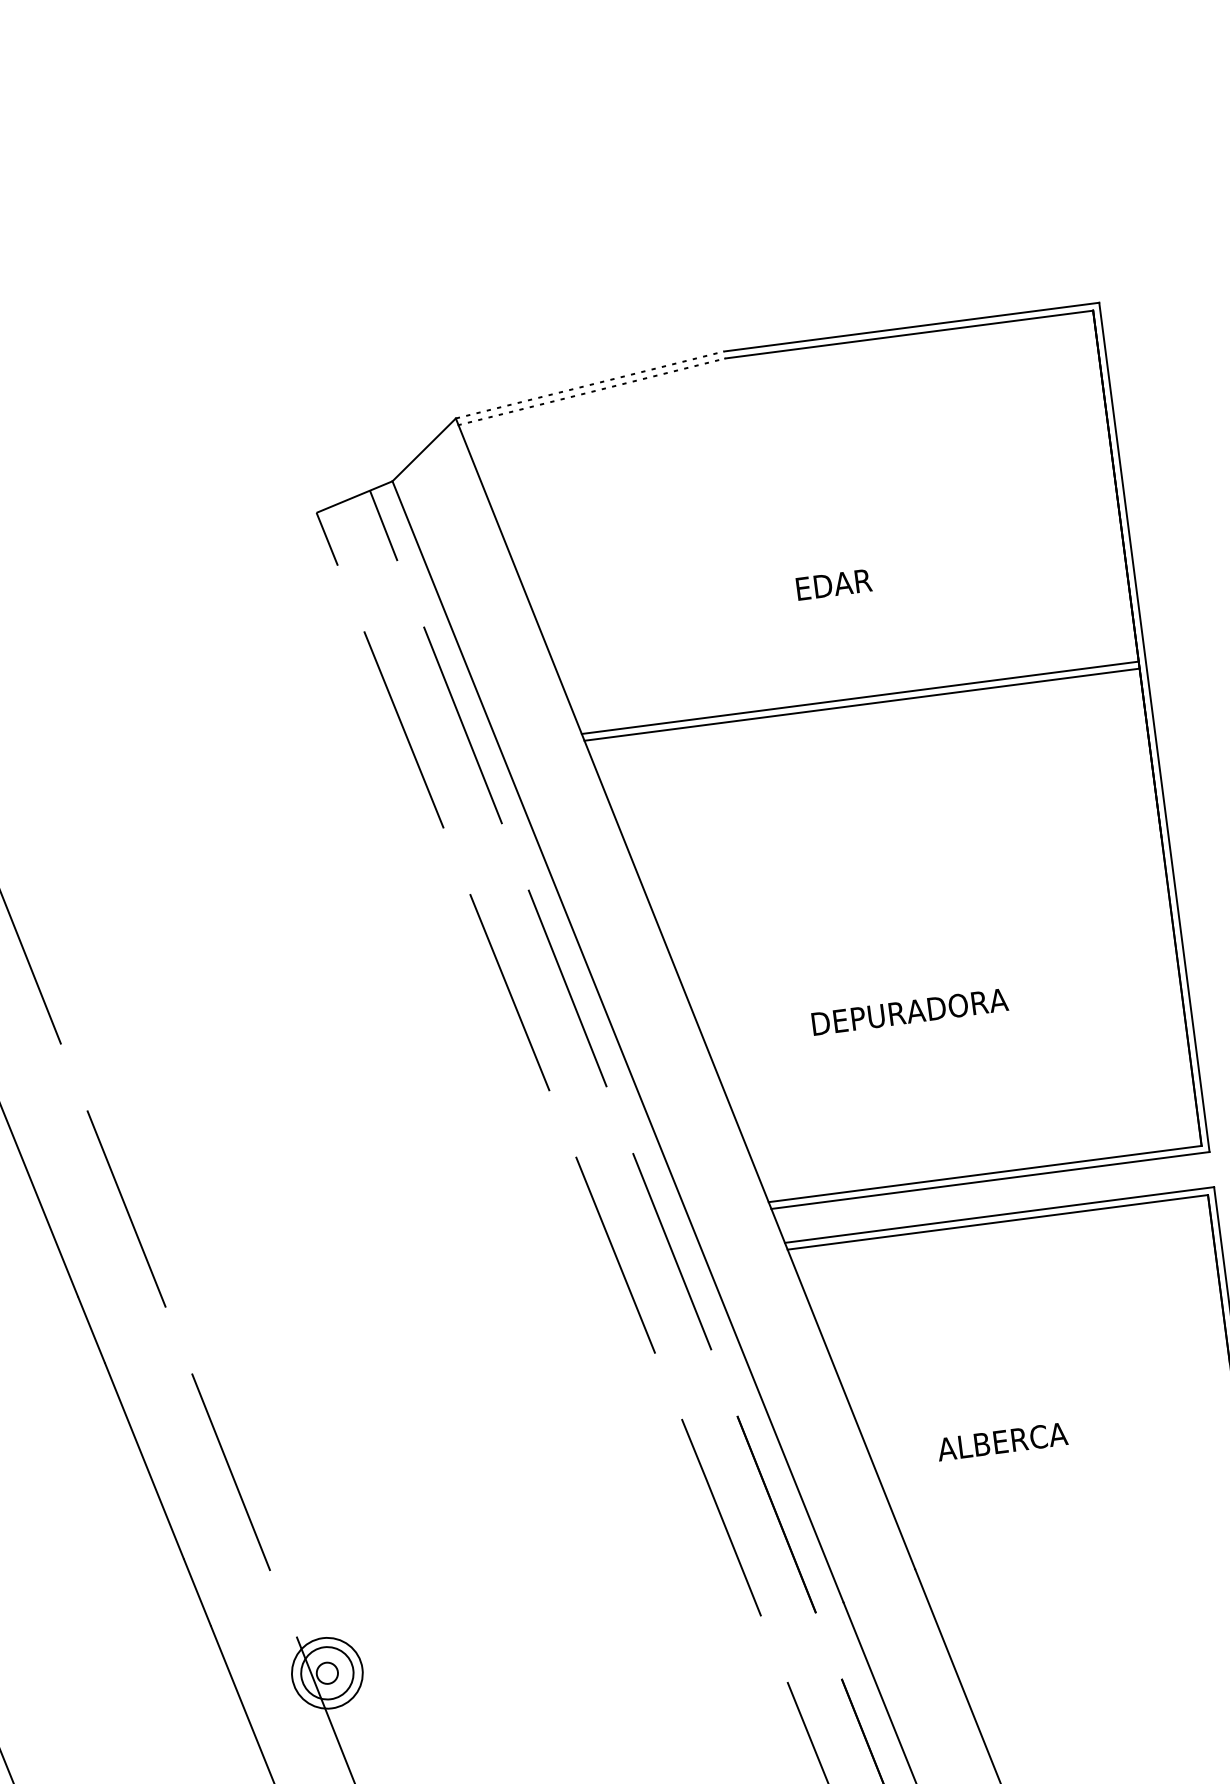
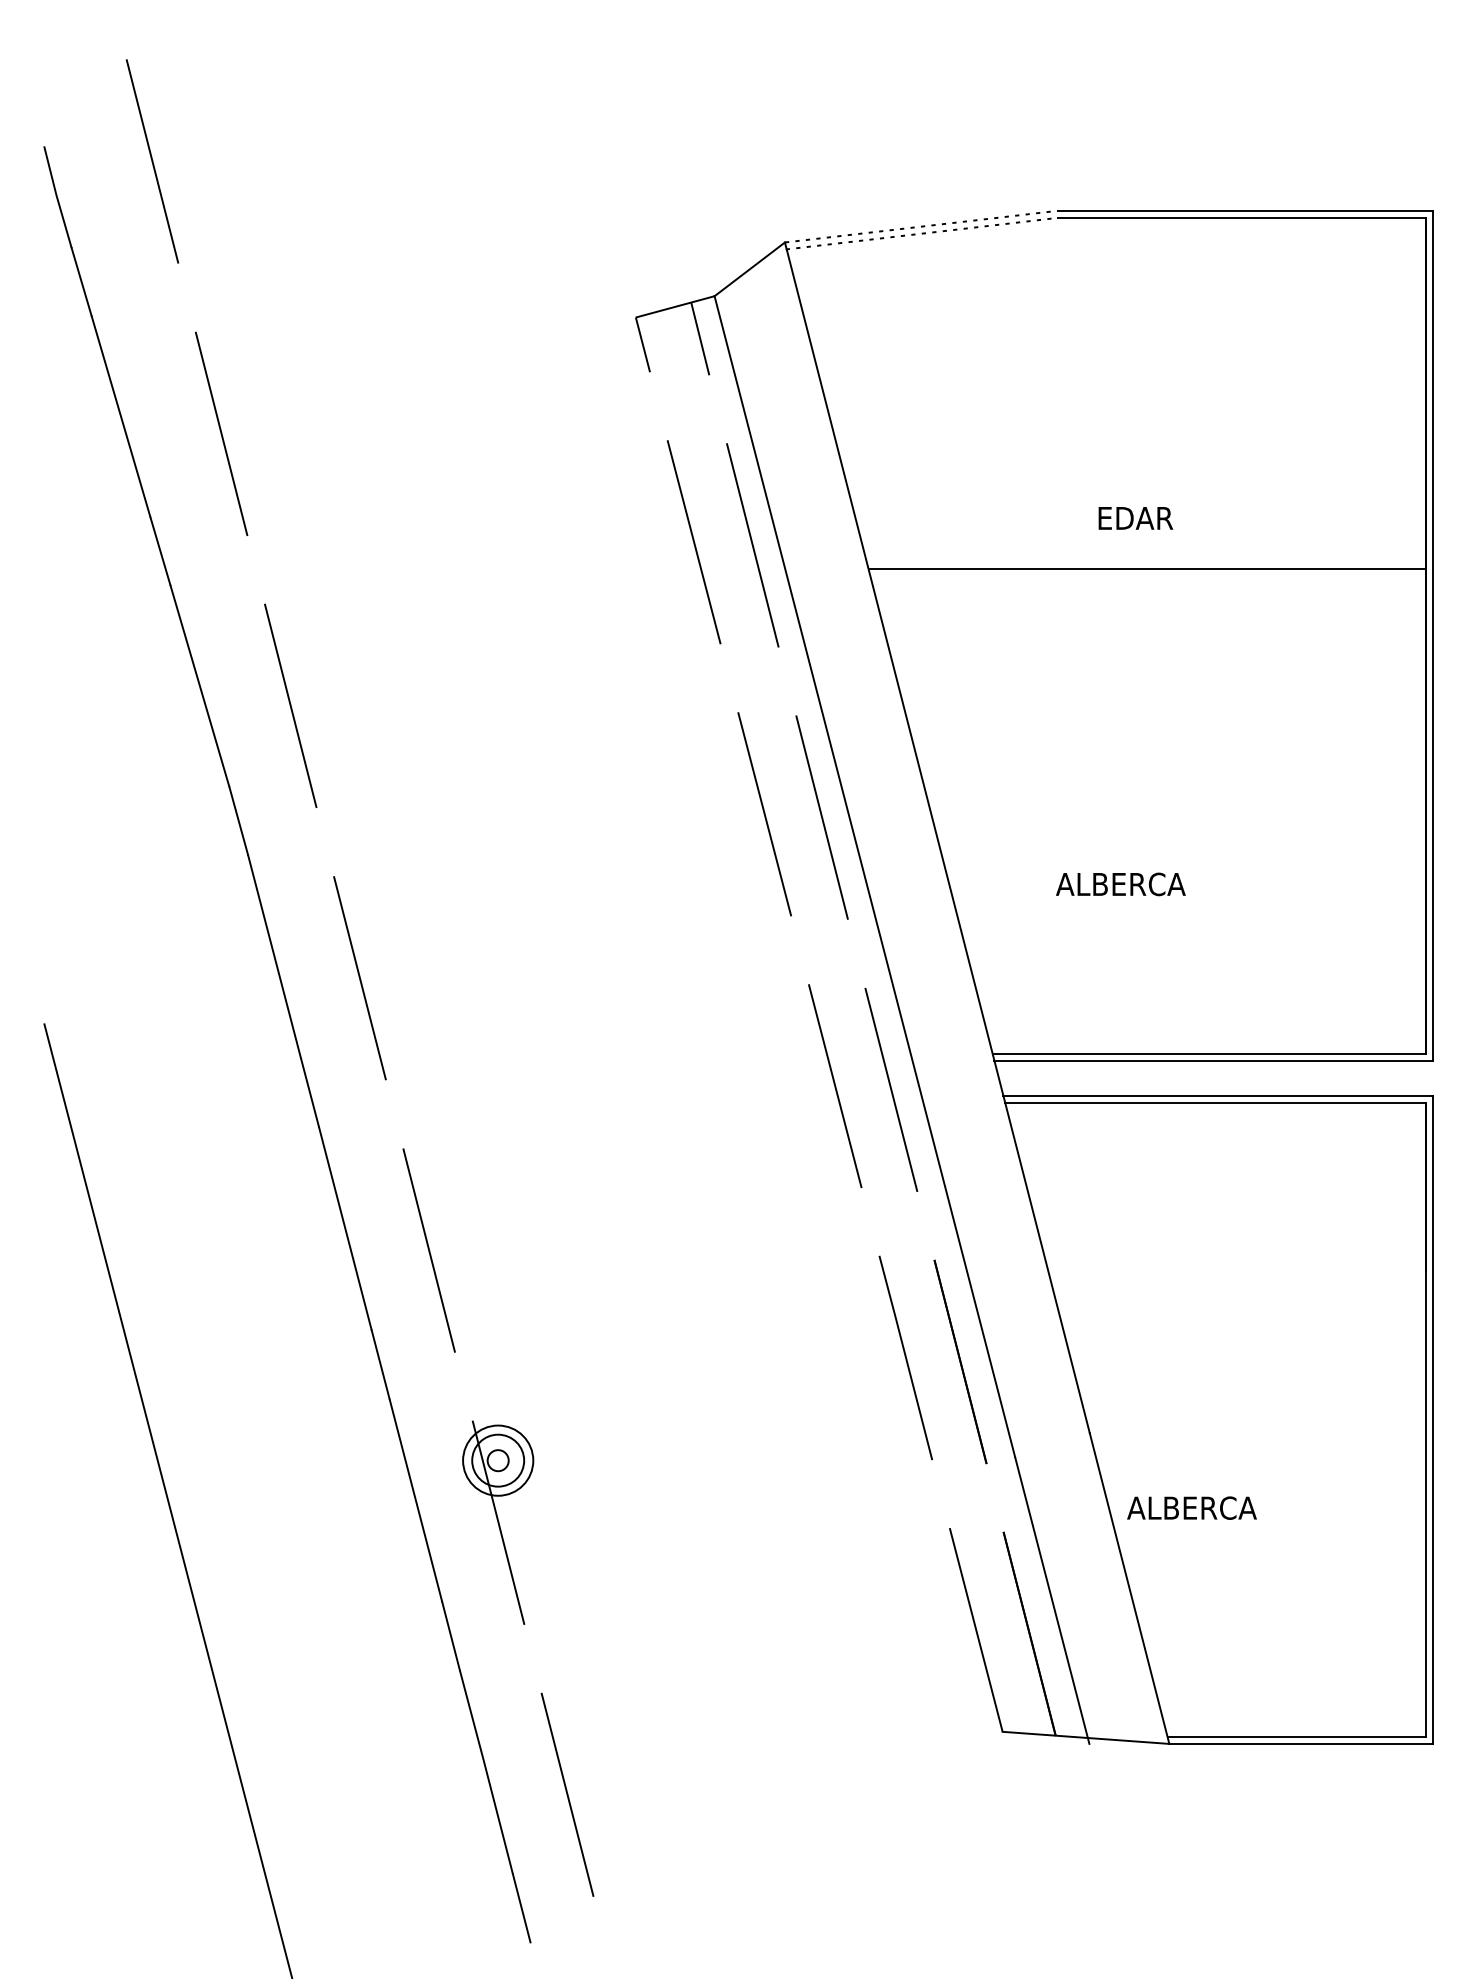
text: (833, 584) -> (1135, 518), moved
line: (861, 705) -> (1147, 576), removed
text: (908, 1012) -> (1154, 884), DEPURADORA -> ALBERCA
text: (1001, 1441) -> (1191, 1507), moved

